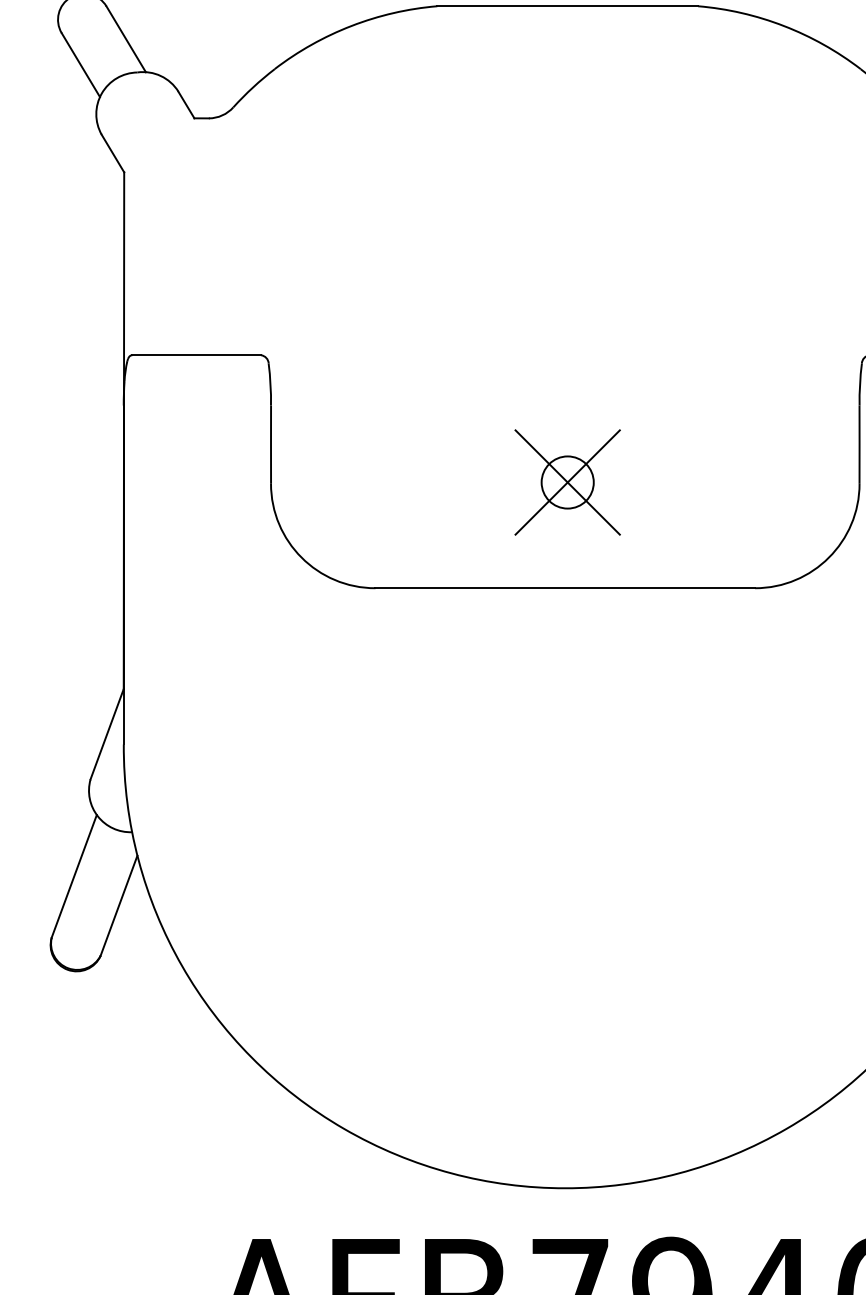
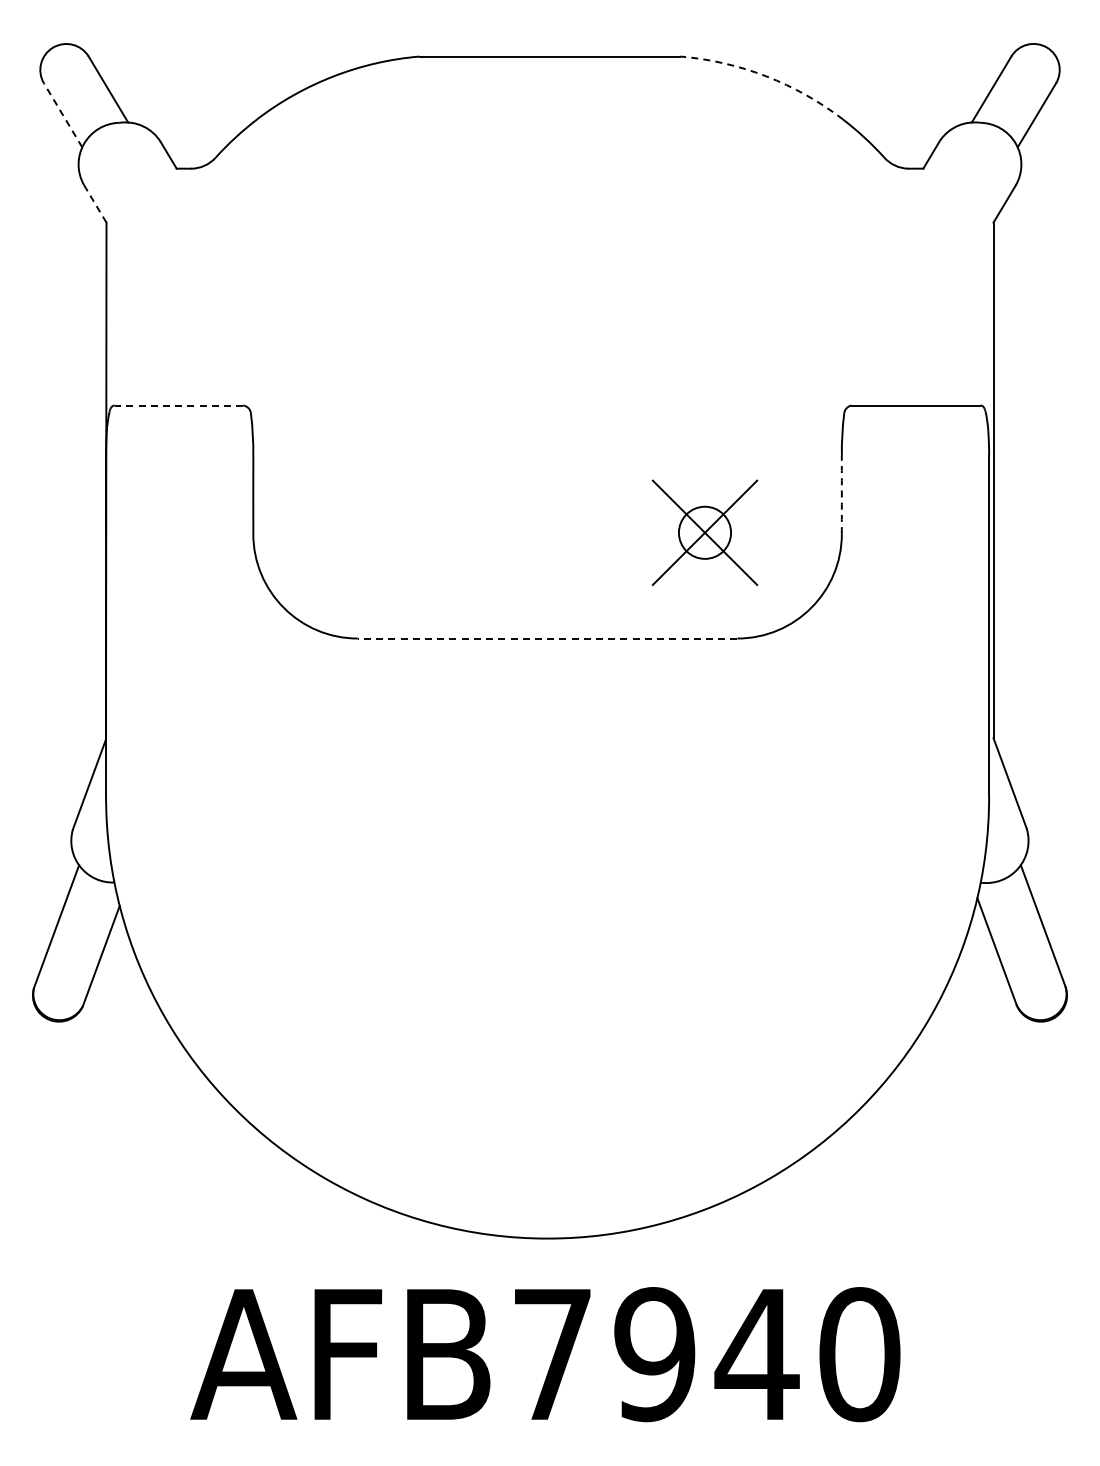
arc: (784, 26) -> (766, 76), solid -> dashed
line: (80, 64) -> (62, 114), solid -> dashed
line: (113, 153) -> (95, 203), solid -> dashed
line: (196, 355) -> (178, 405), solid -> dashed
arc: (859, 445) -> (841, 495), solid -> dashed
part: (567, 482) -> (704, 532), moved
line: (565, 588) -> (547, 638), solid -> dashed

